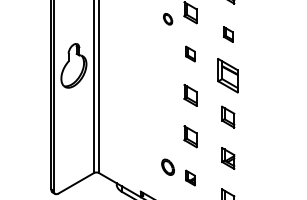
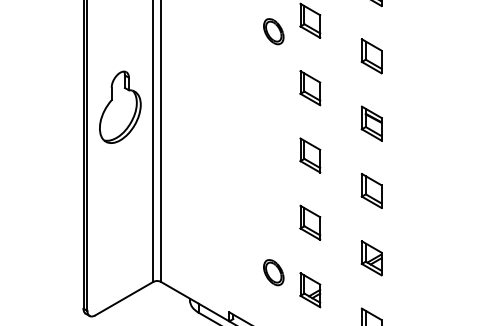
part: (167, 18) -> (272, 30), size x1.43
part: (228, 34) -> (372, 56), size x1.43
part: (190, 53) -> (310, 87), size x1.43
part: (228, 75) -> (372, 123), size x0.62
part: (190, 177) -> (310, 289), size x1.43

